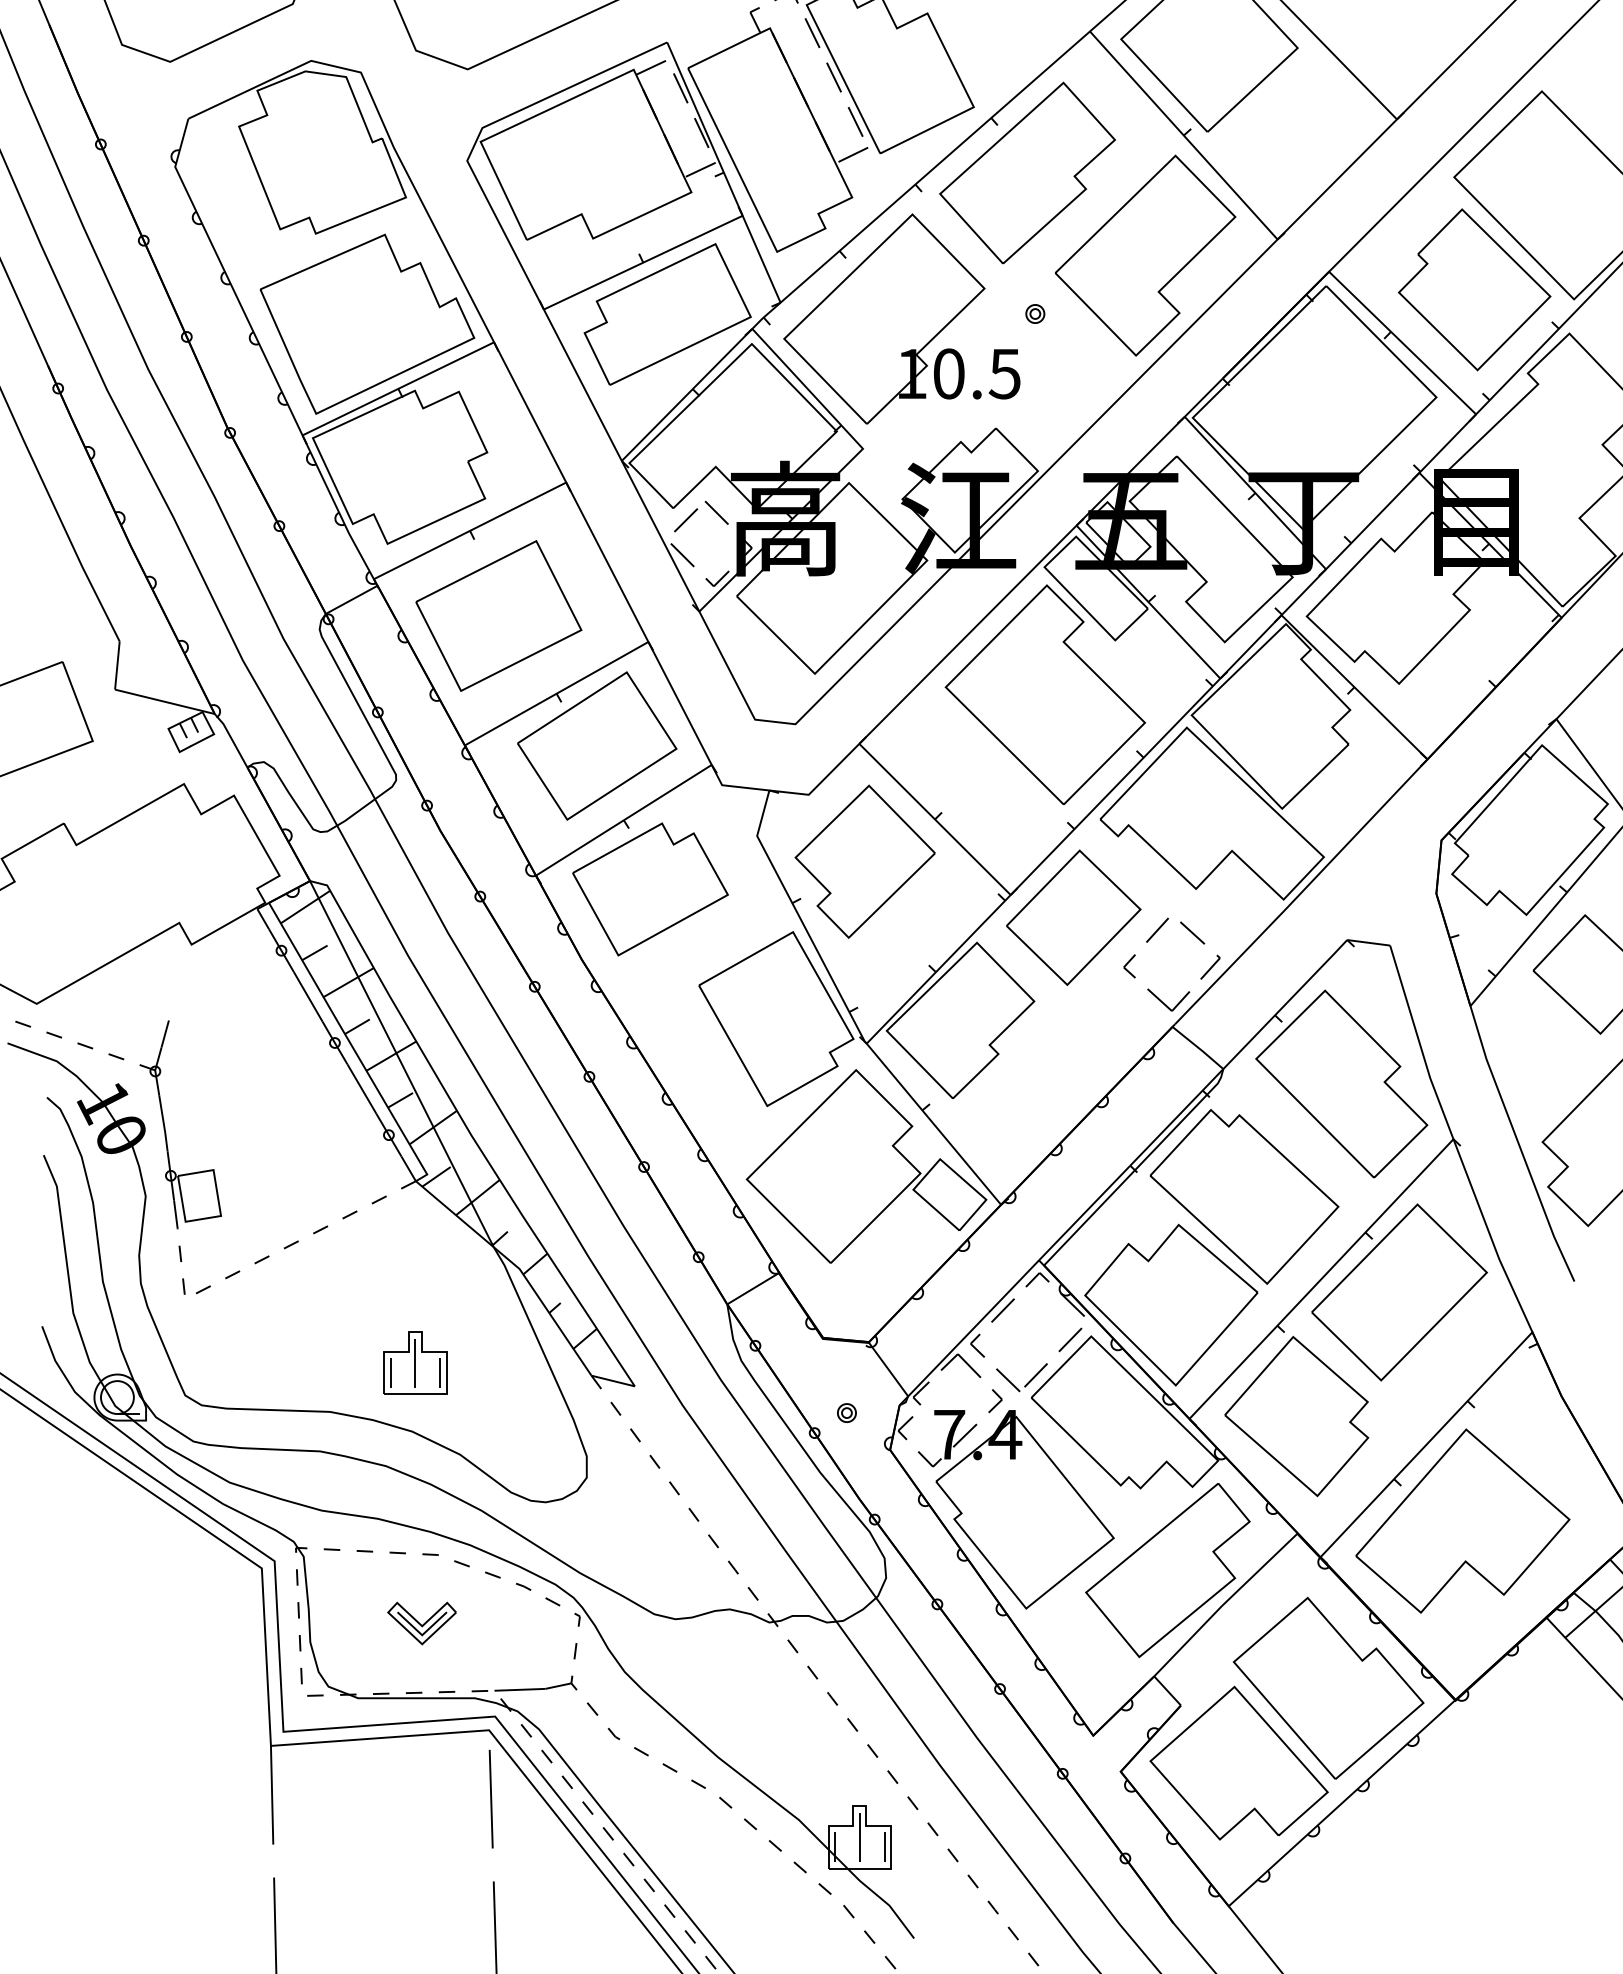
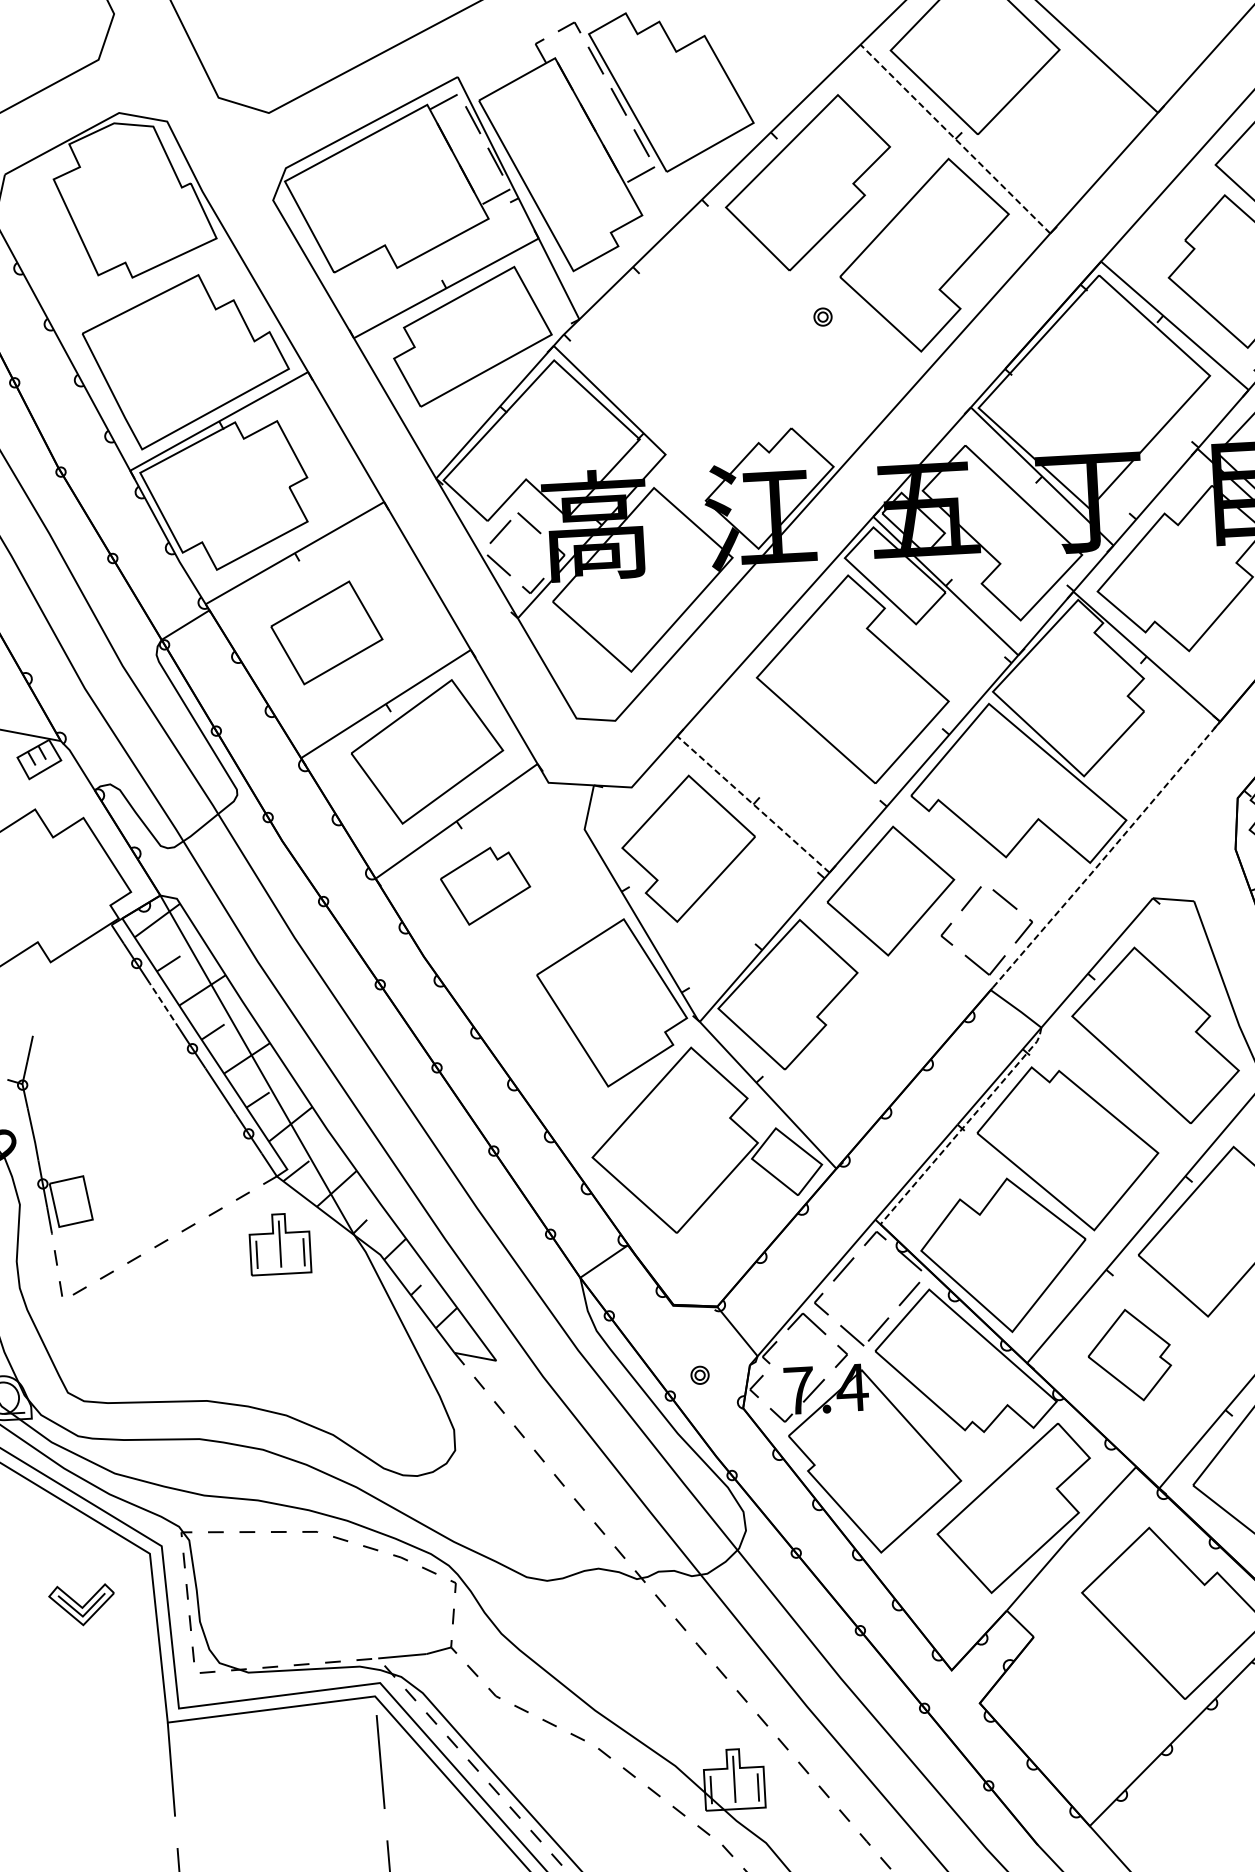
line: (1183, 135) -> (955, 139), solid -> dashed
part: (901, 318) -> (695, 328), removed
part: (498, 615) -> (326, 632), size x0.7
line: (935, 819) -> (753, 804), solid -> dashed
part: (650, 889) -> (485, 885), size x0.6
line: (1302, 891) -> (1107, 854), solid -> dashed
line: (308, 996) -> (164, 1005), solid -> dashed
line: (1137, 1167) -> (964, 1126), solid -> dashed
part: (415, 1362) -> (280, 1243), moved
part: (1296, 1416) -> (1129, 1355), size x0.6
part: (421, 1623) -> (81, 1605), moved
part: (1238, 1762) -> (1091, 1688), removed

